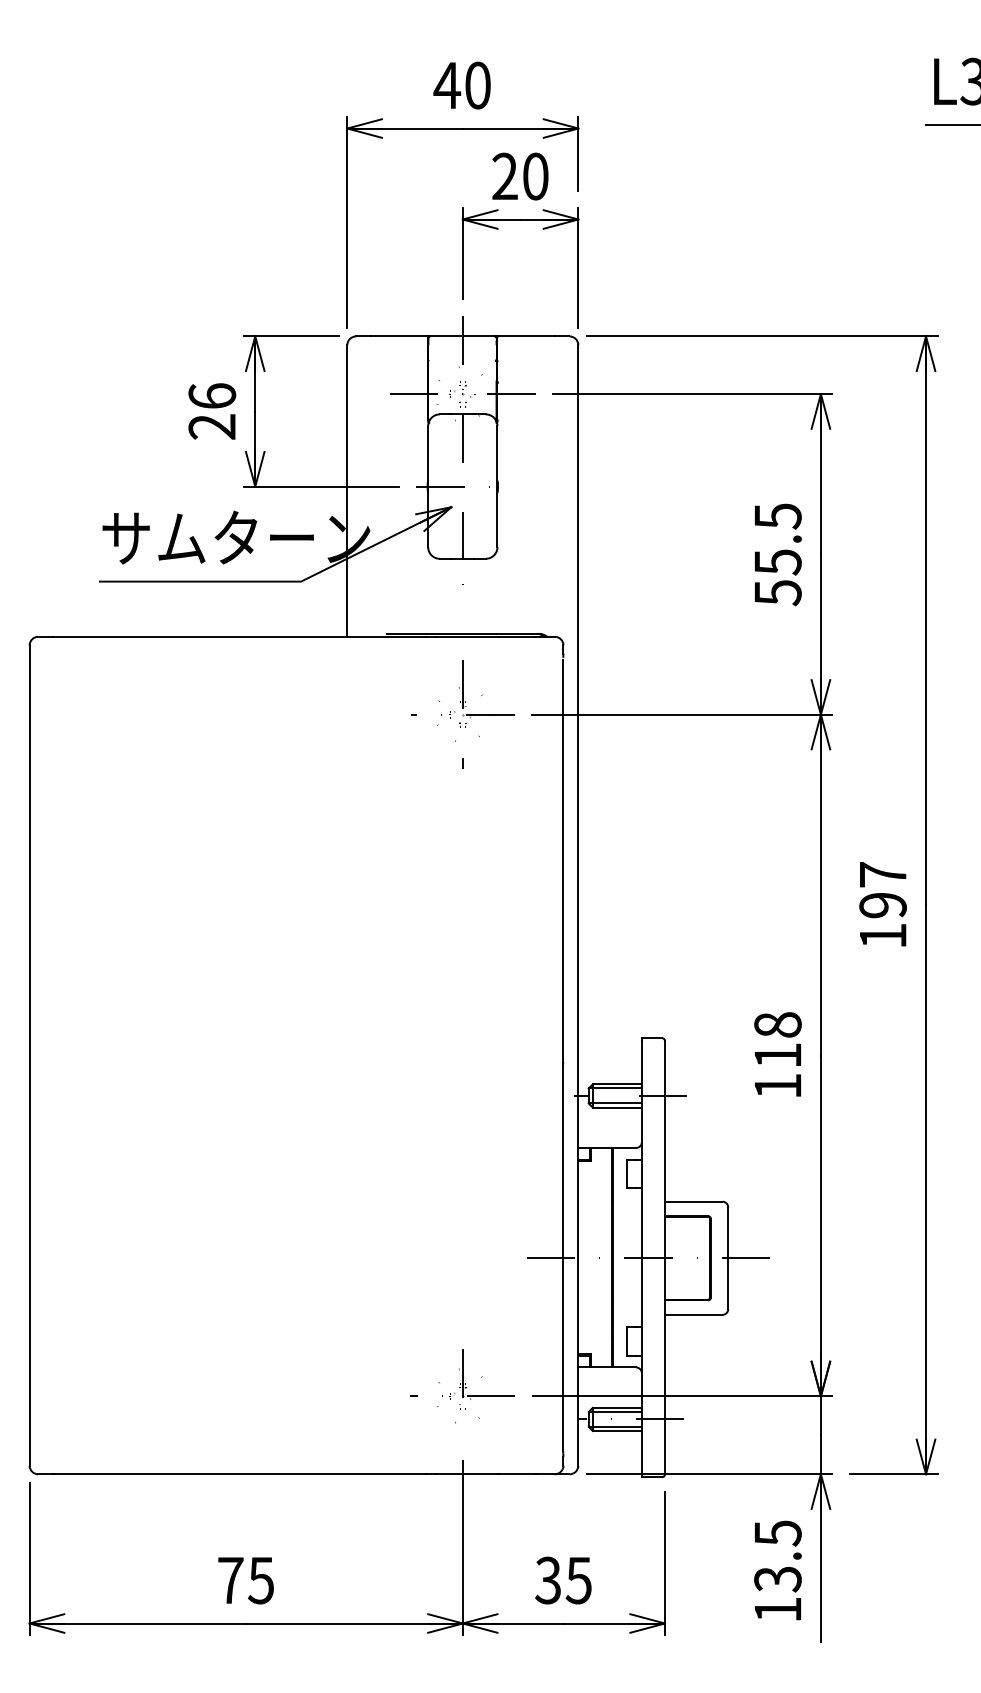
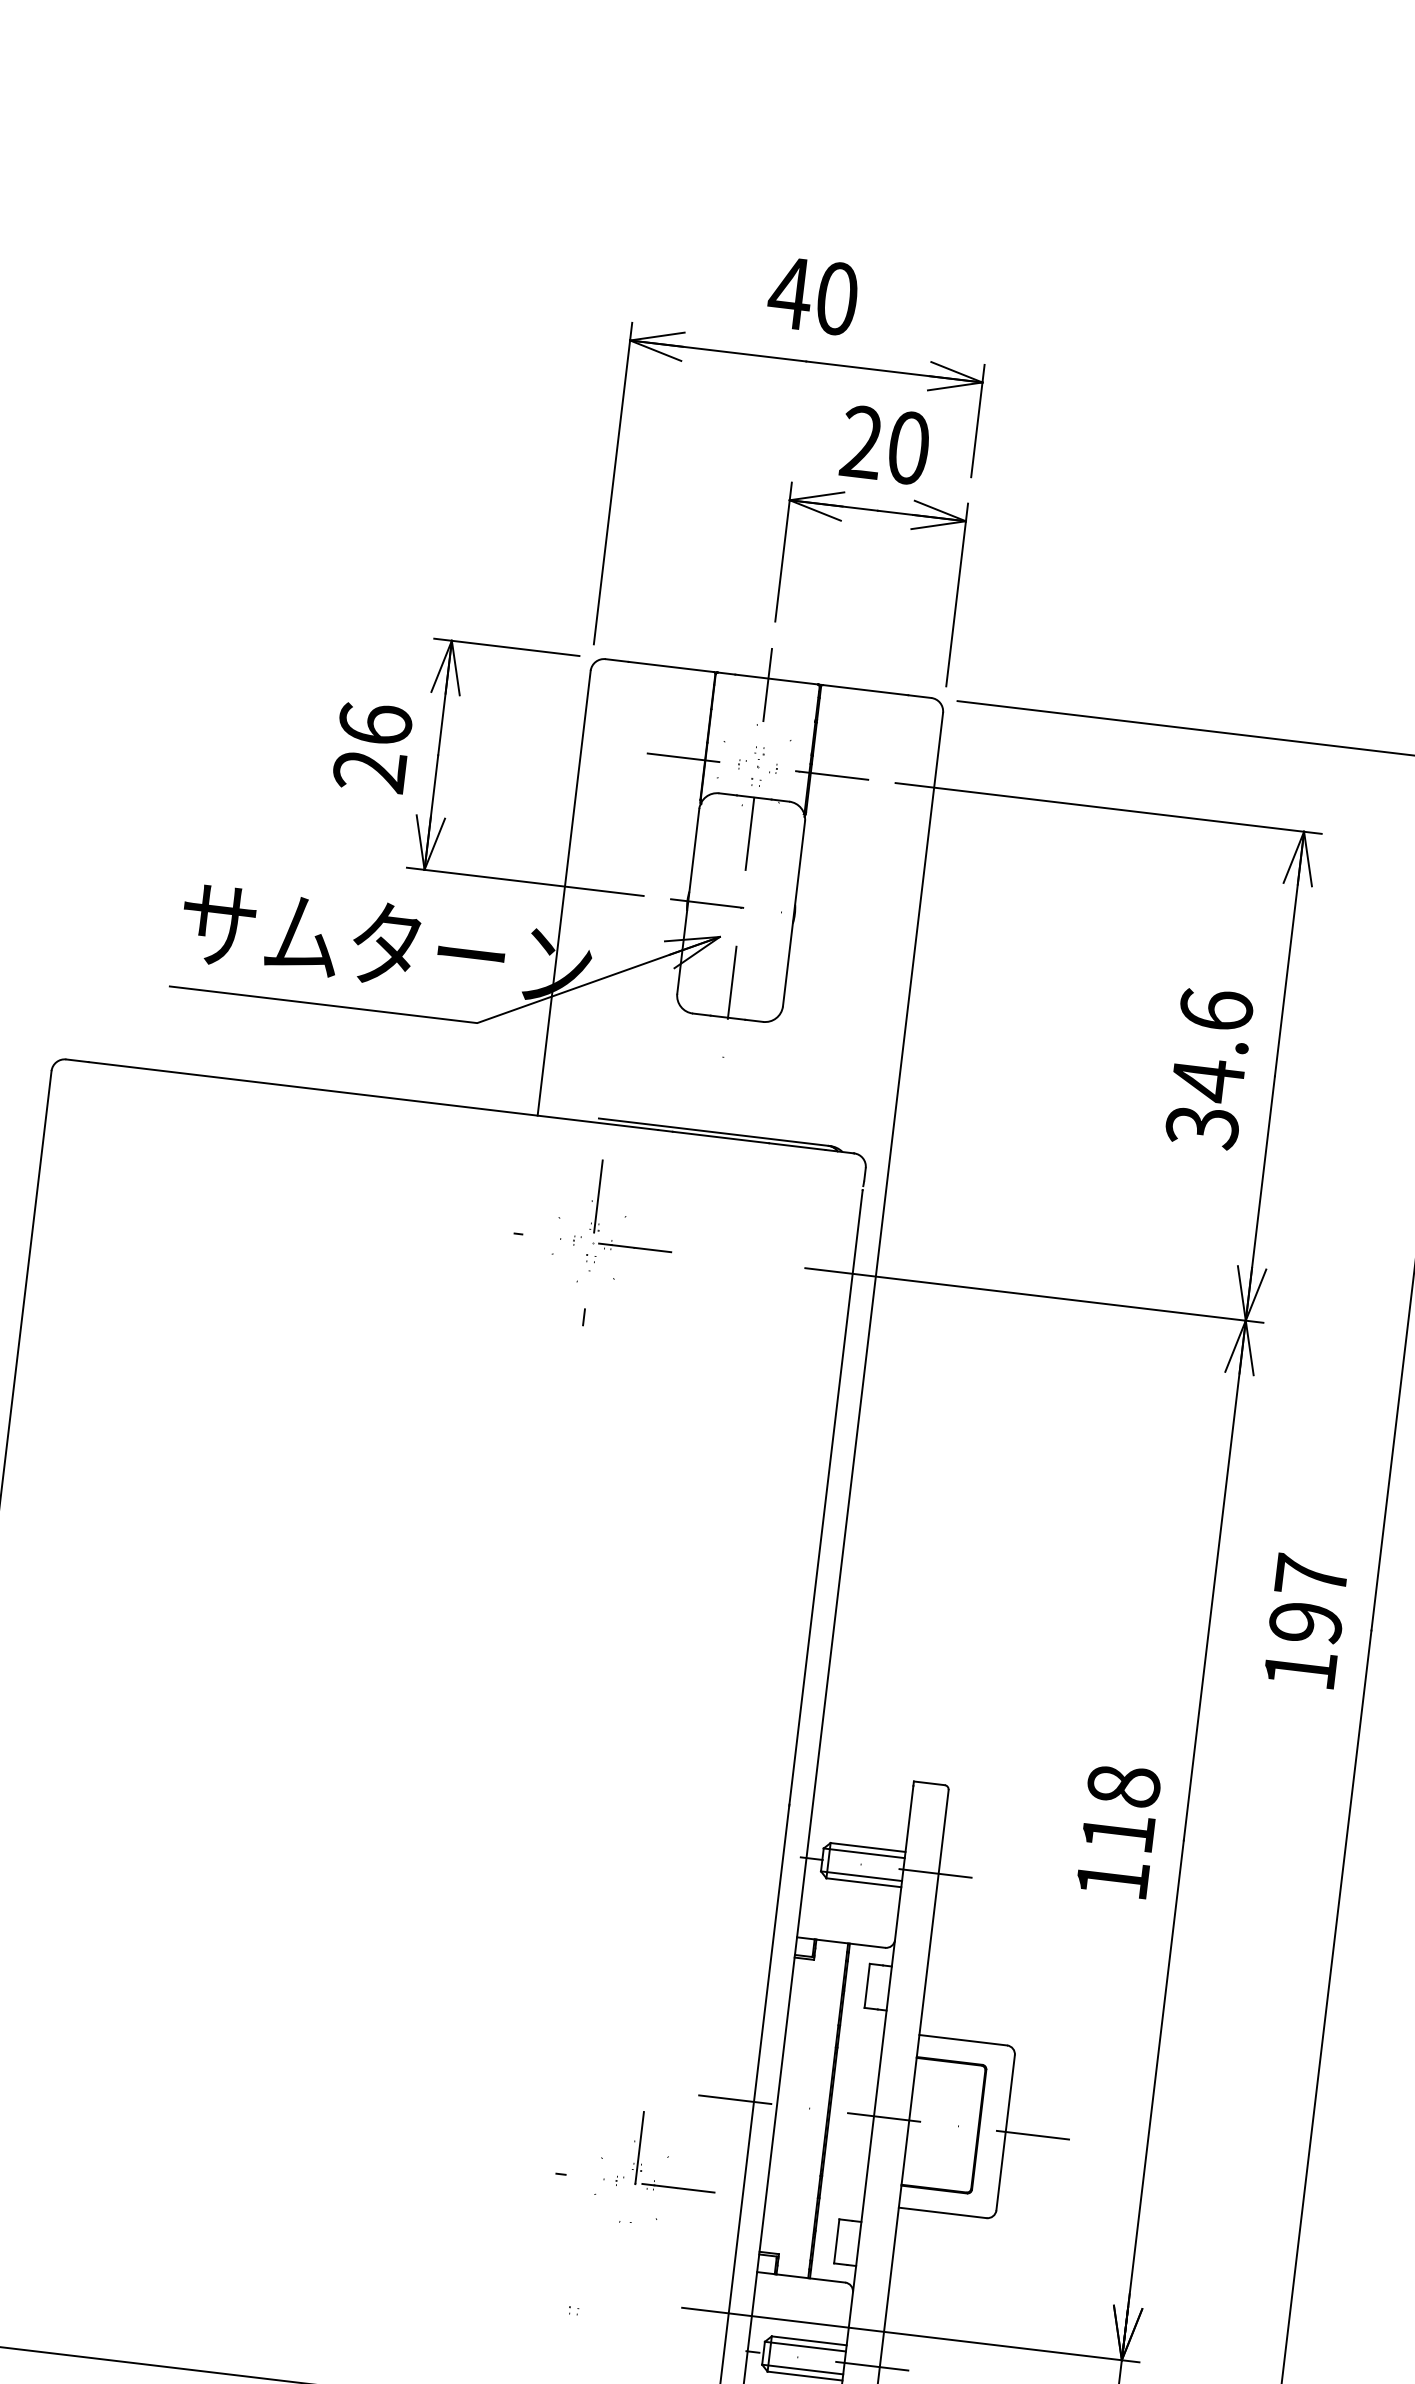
text: (777, 554) -> (1208, 1068), 55.5 -> 34.6
part: (462, 714) -> (592, 1242), moved
part: (462, 1386) -> (636, 2168), moved

